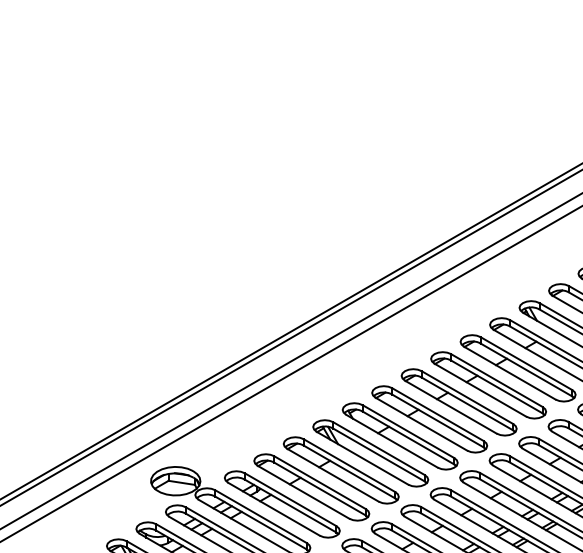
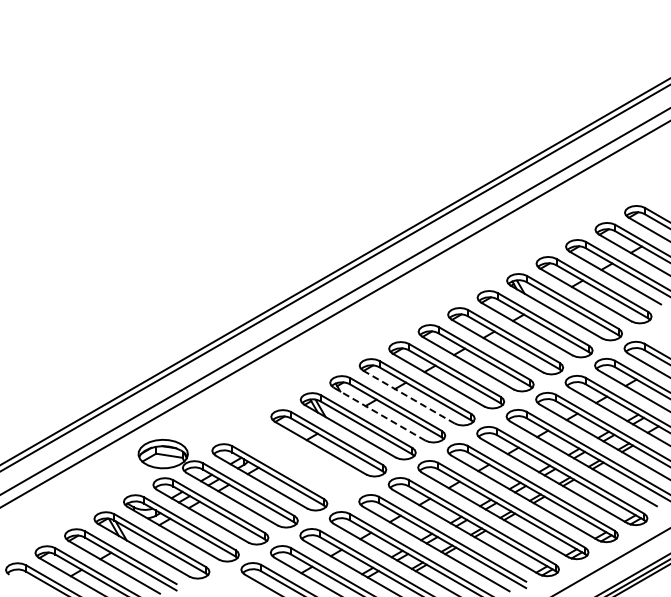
line: (420, 424) -> (408, 397), solid -> dashed
line: (391, 441) -> (379, 414), solid -> dashed
part: (311, 487) -> (299, 460), removed

